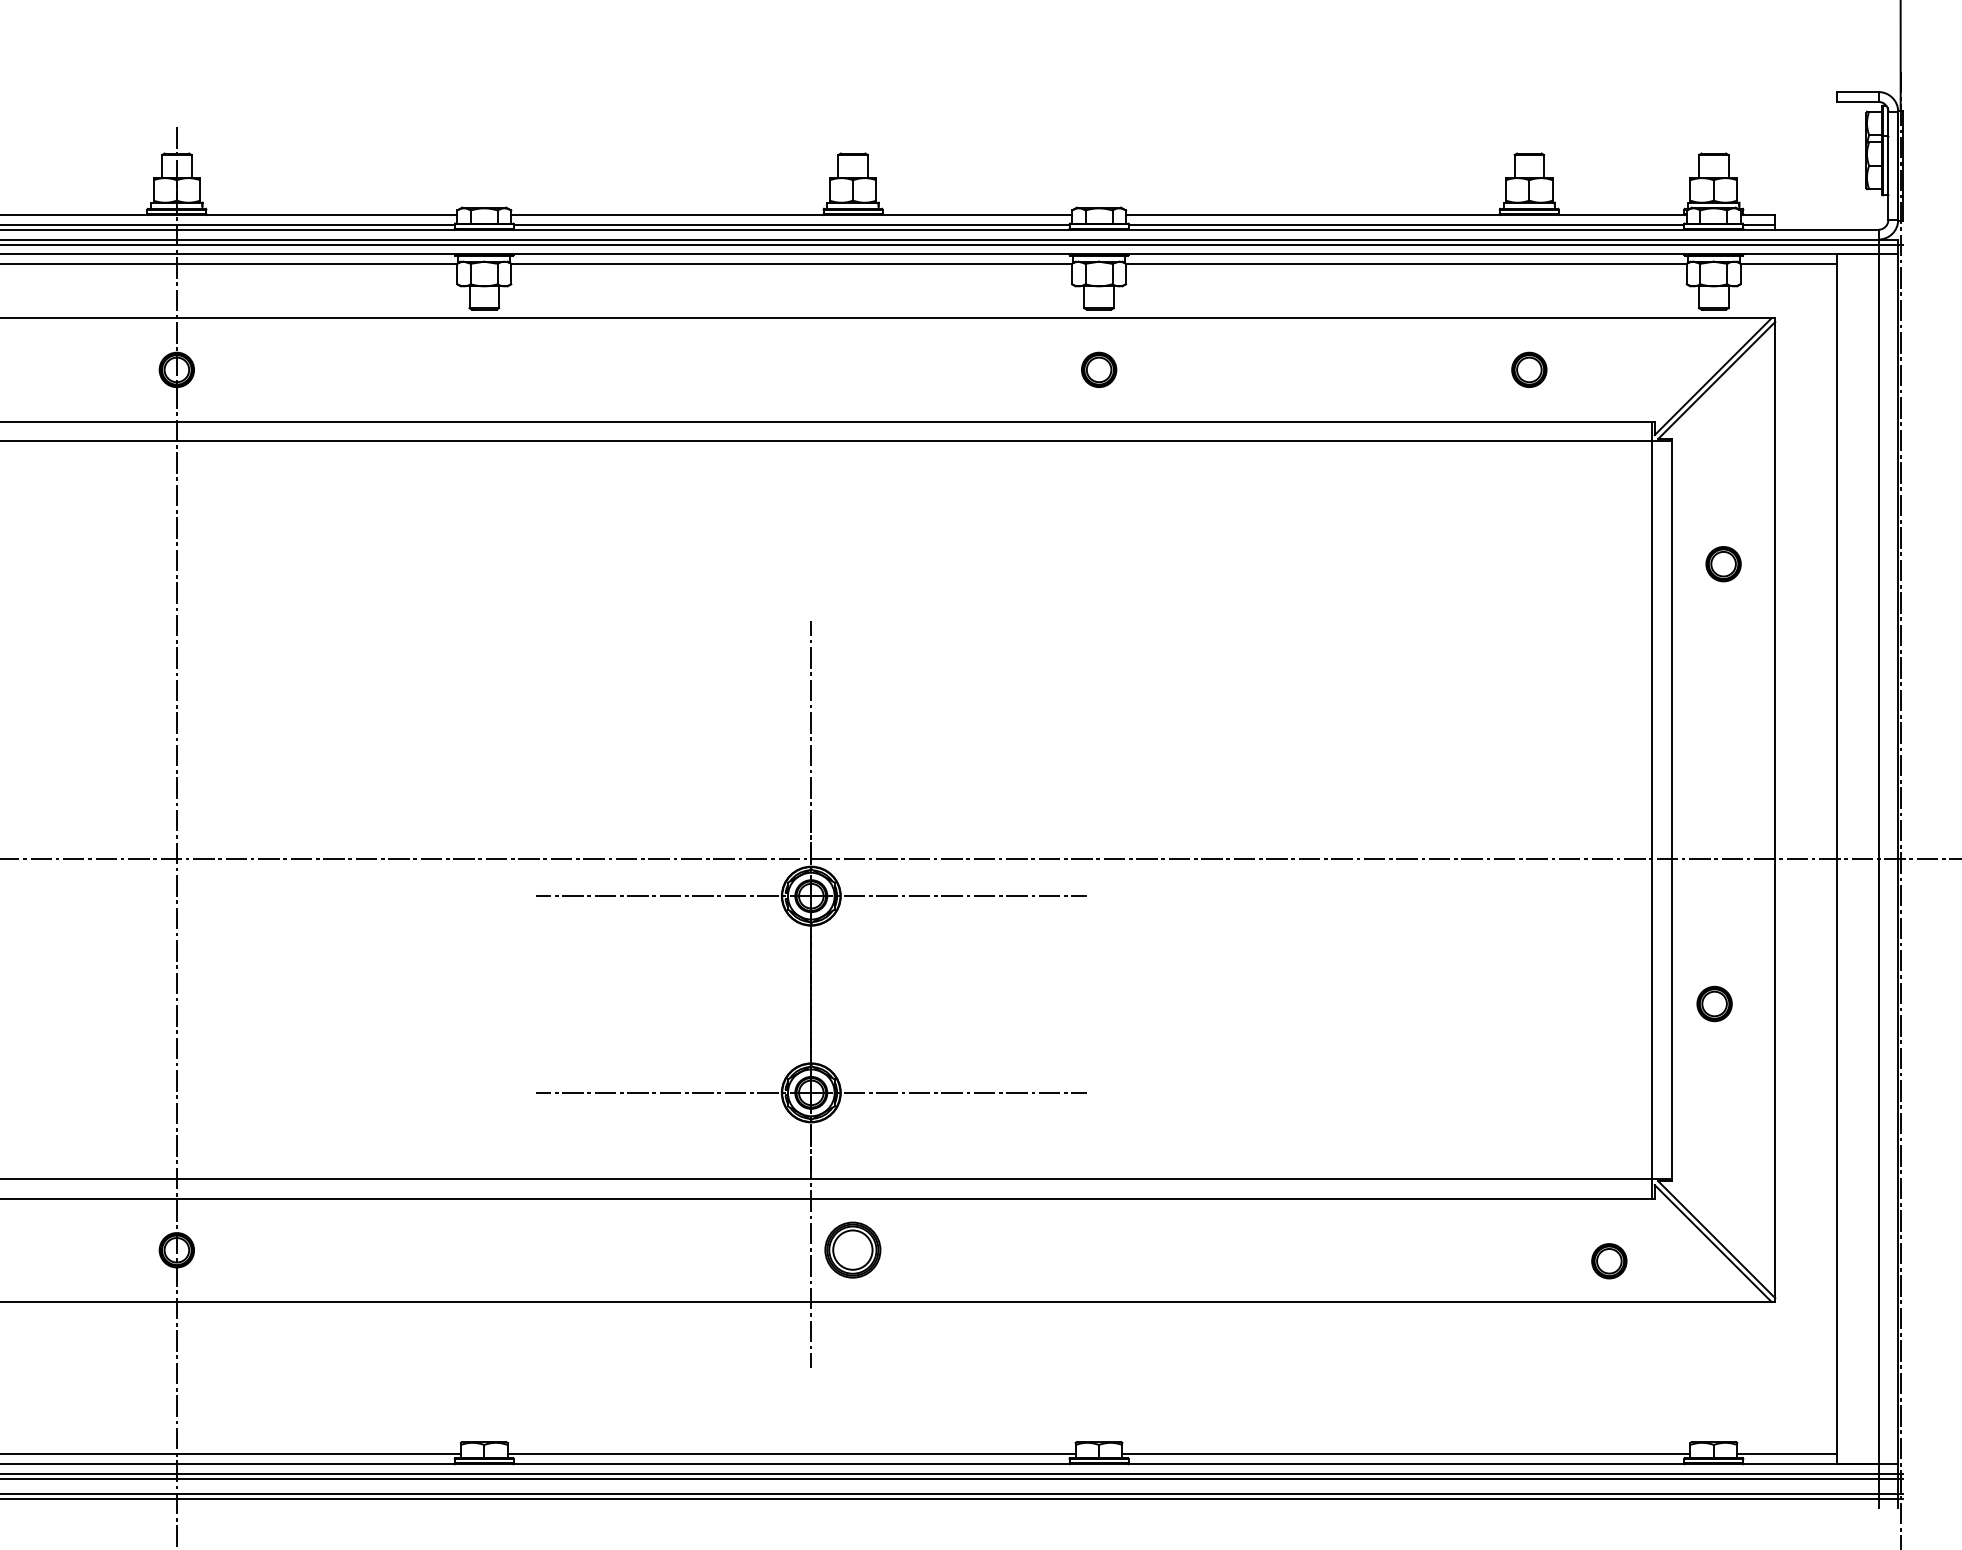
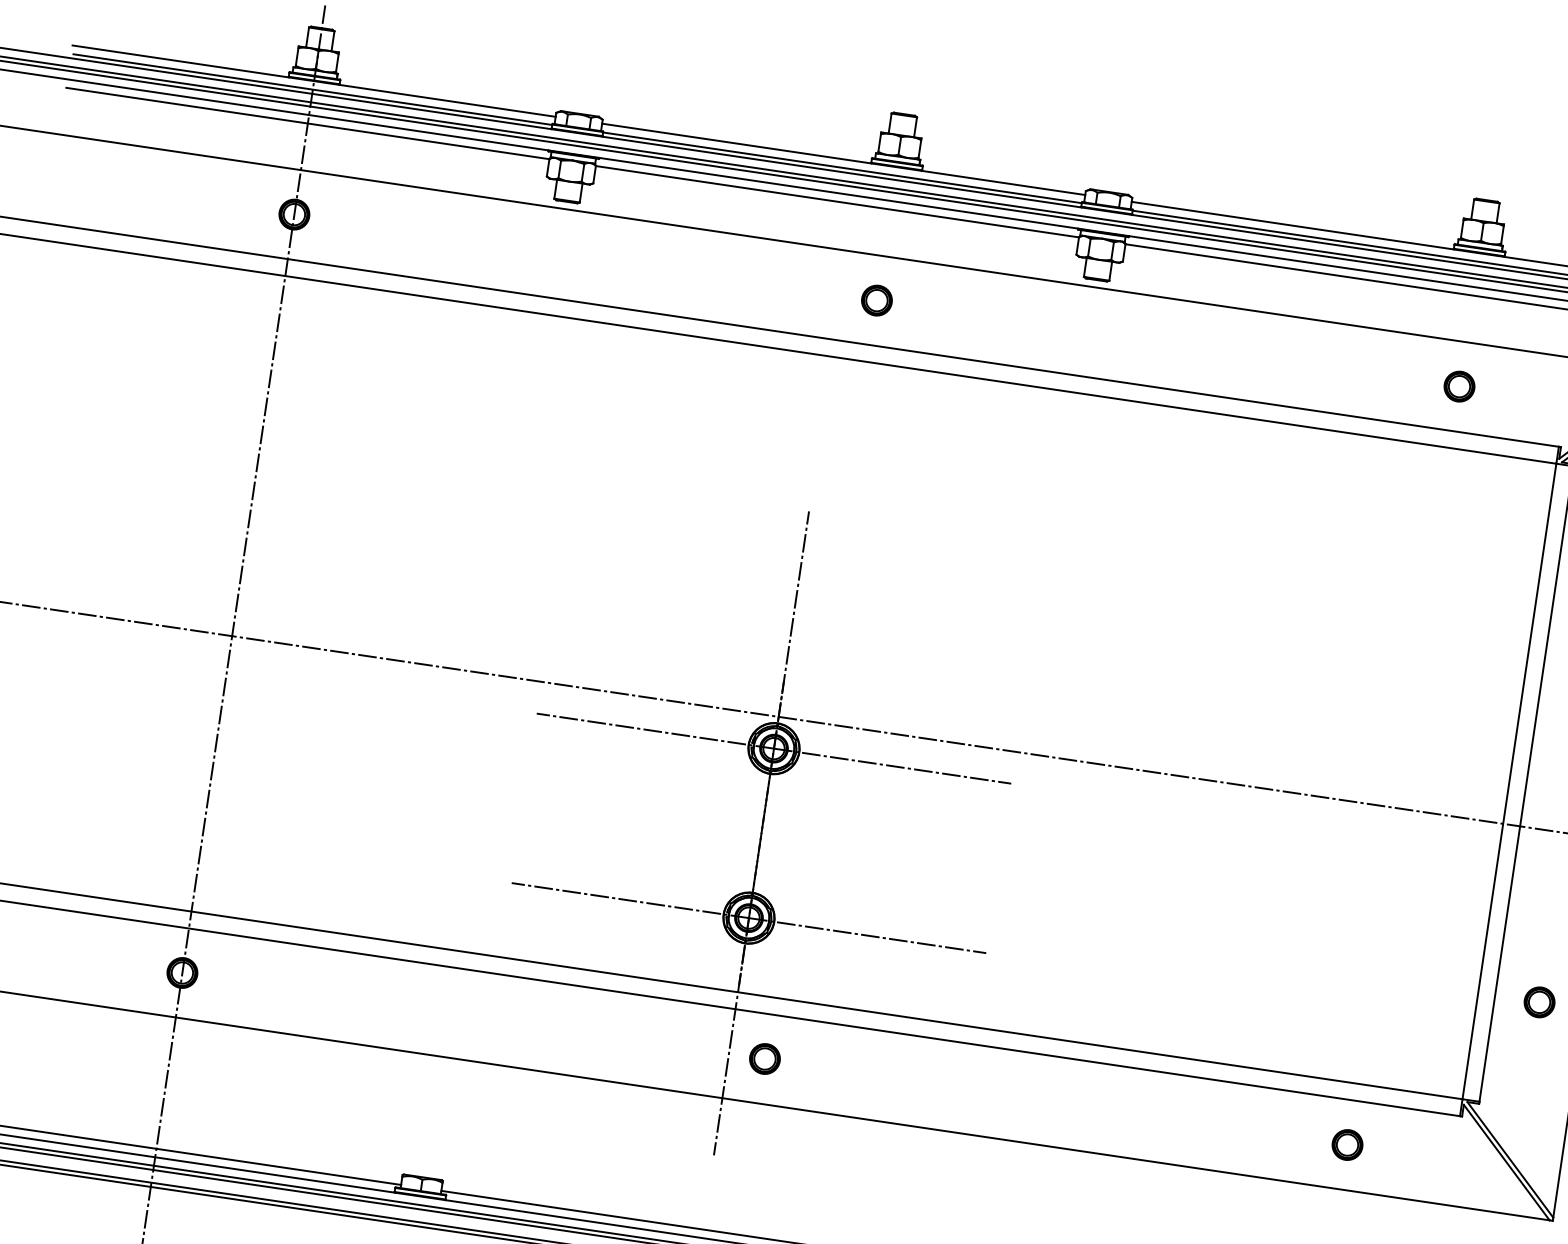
part: (1099, 369) -> (877, 300), moved
part: (1714, 1003) -> (1539, 1001), moved
part: (853, 1250) -> (765, 1059), size x0.62
part: (1609, 1261) -> (1347, 1145), moved

